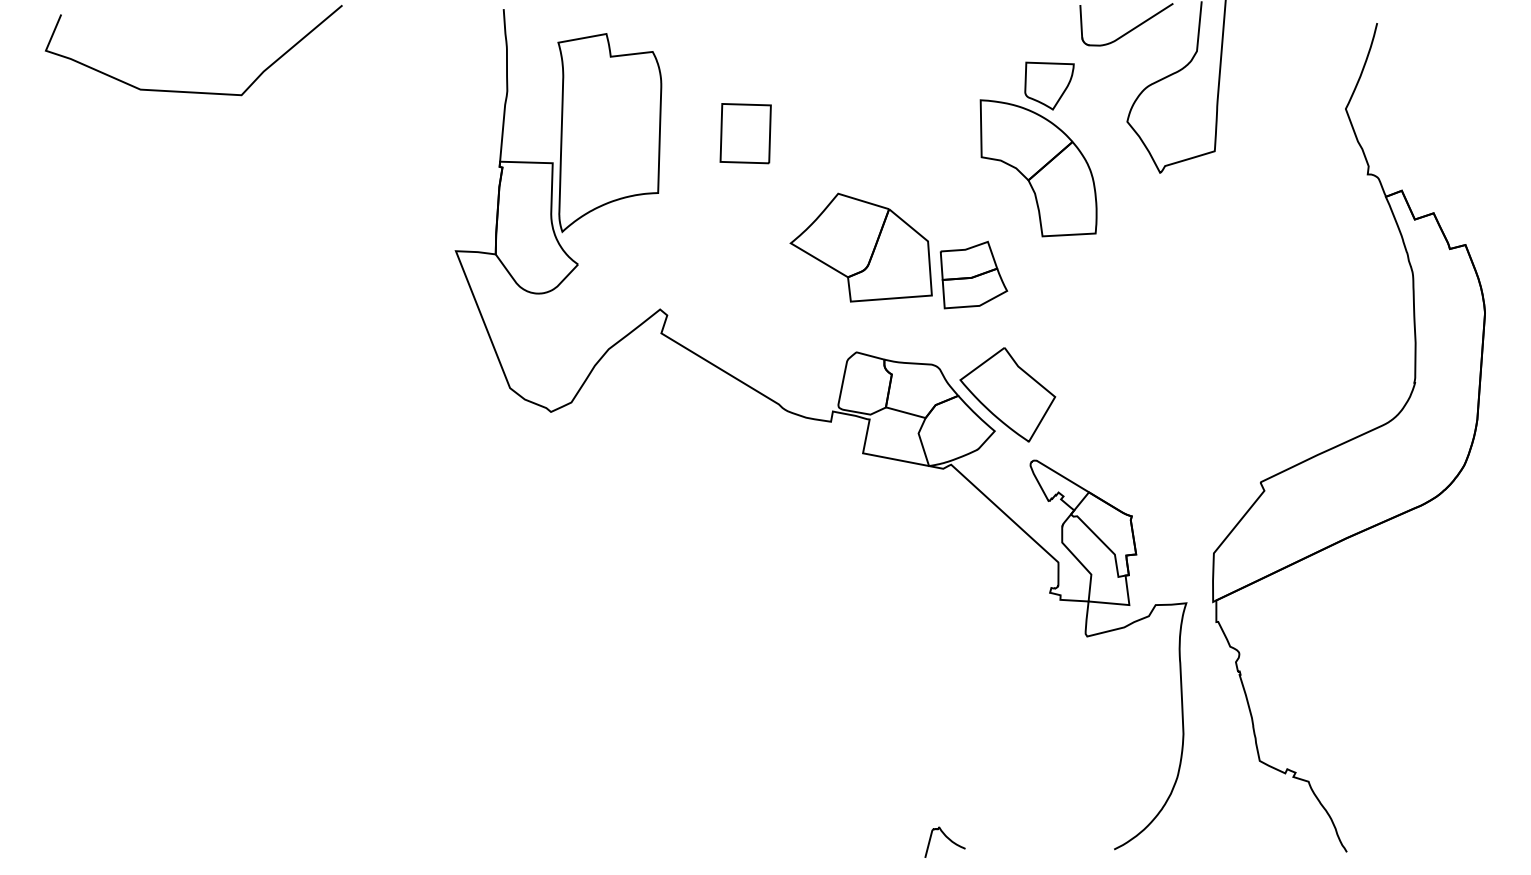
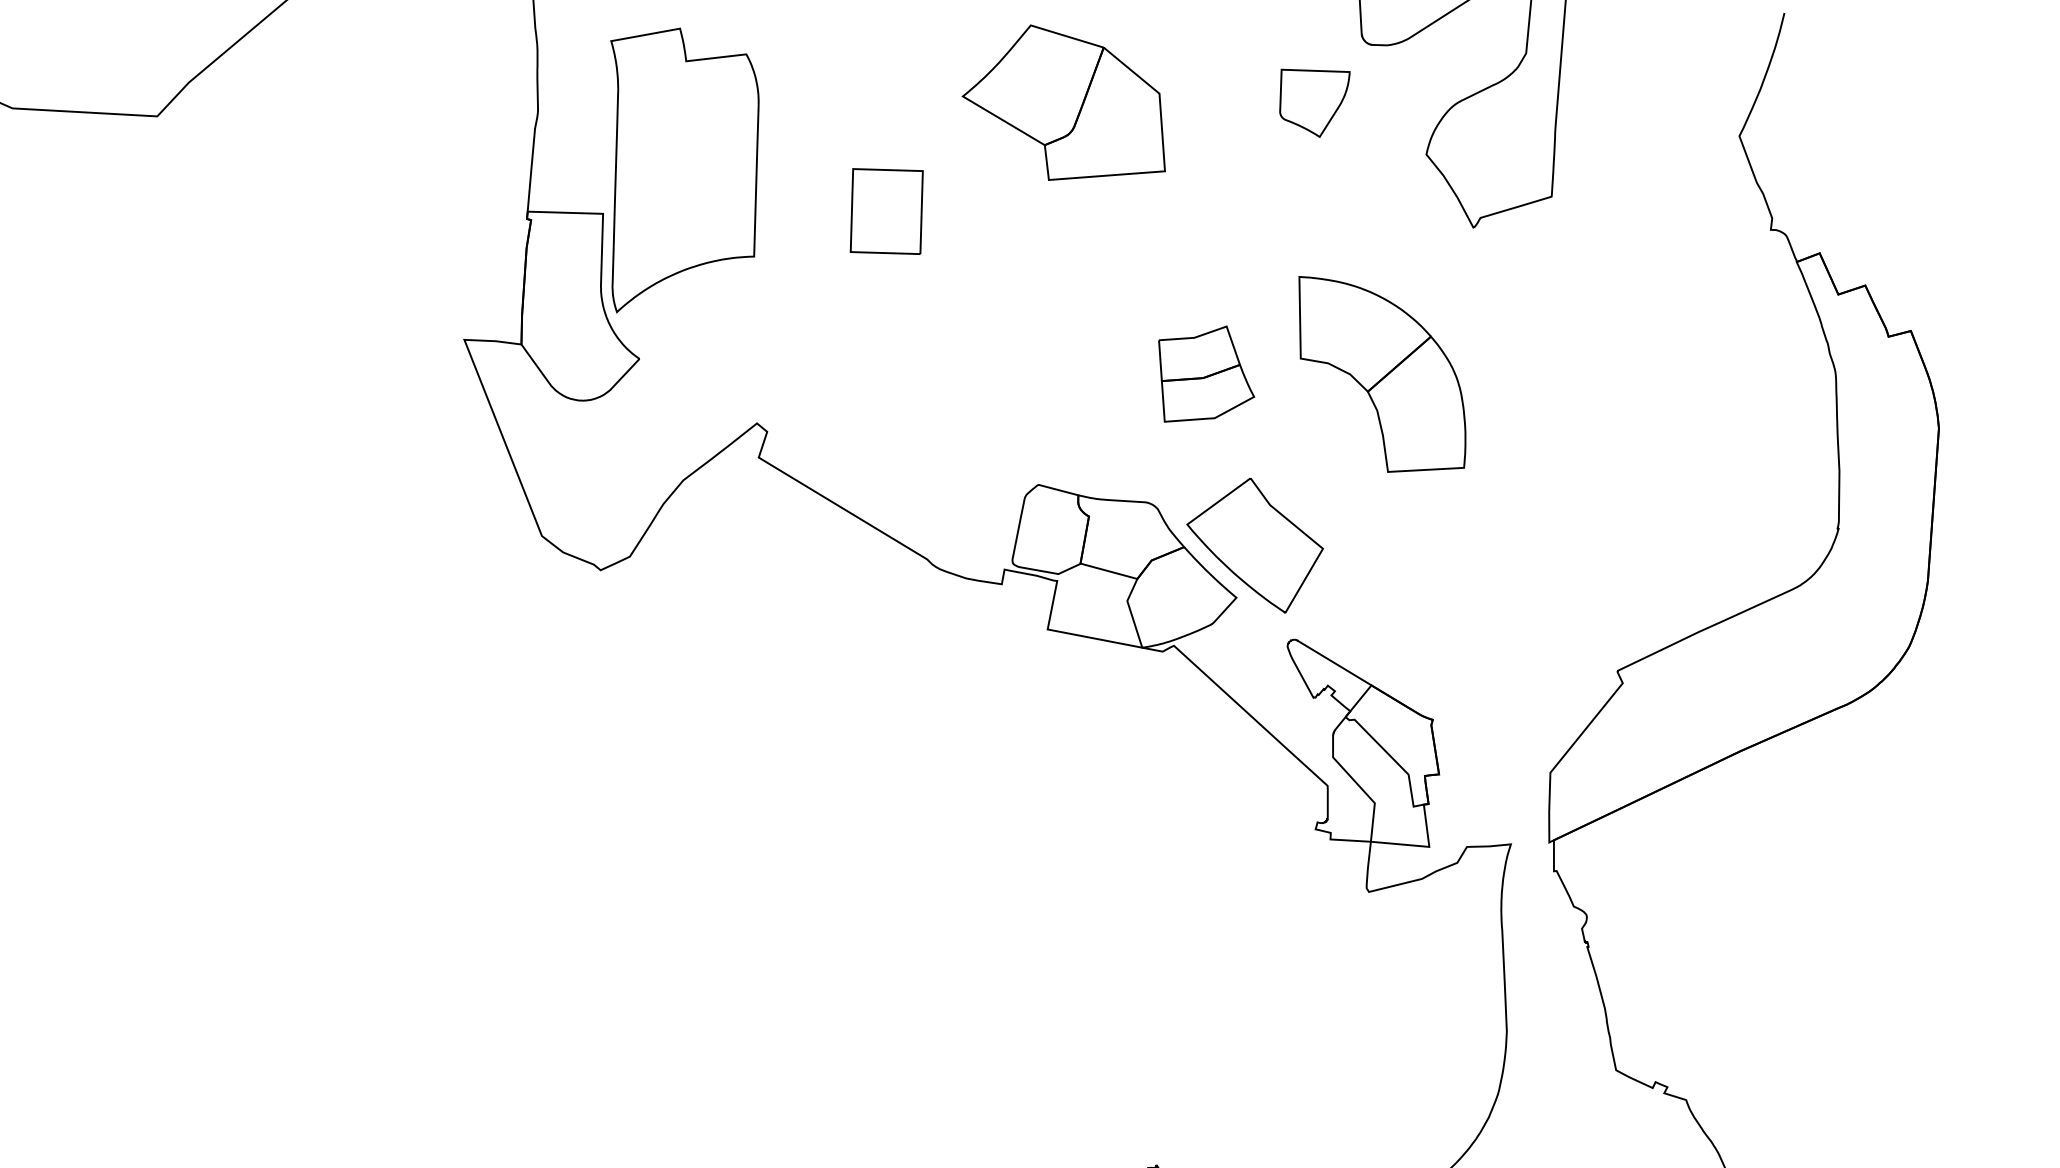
part: (745, 133) -> (886, 211), moved
part: (1038, 168) -> (1382, 374), moved
part: (860, 247) -> (1062, 102), moved

